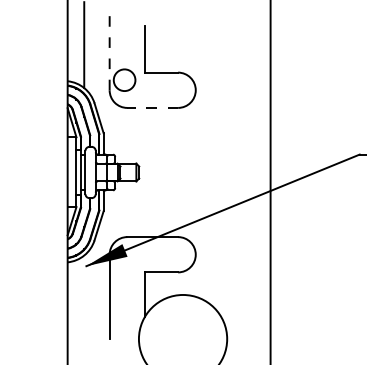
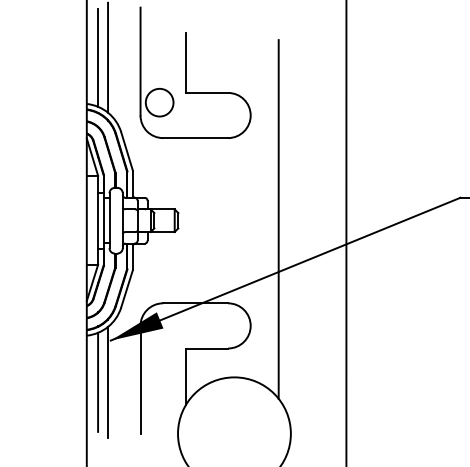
line: (76, 44) -> (98, 57), added
line: (109, 48) -> (140, 61), dashed -> solid
line: (152, 108) -> (195, 138), dashed -> solid
line: (217, 171) -> (278, 219), added
line: (76, 298) -> (98, 381), added
line: (84, 298) -> (108, 381), added

